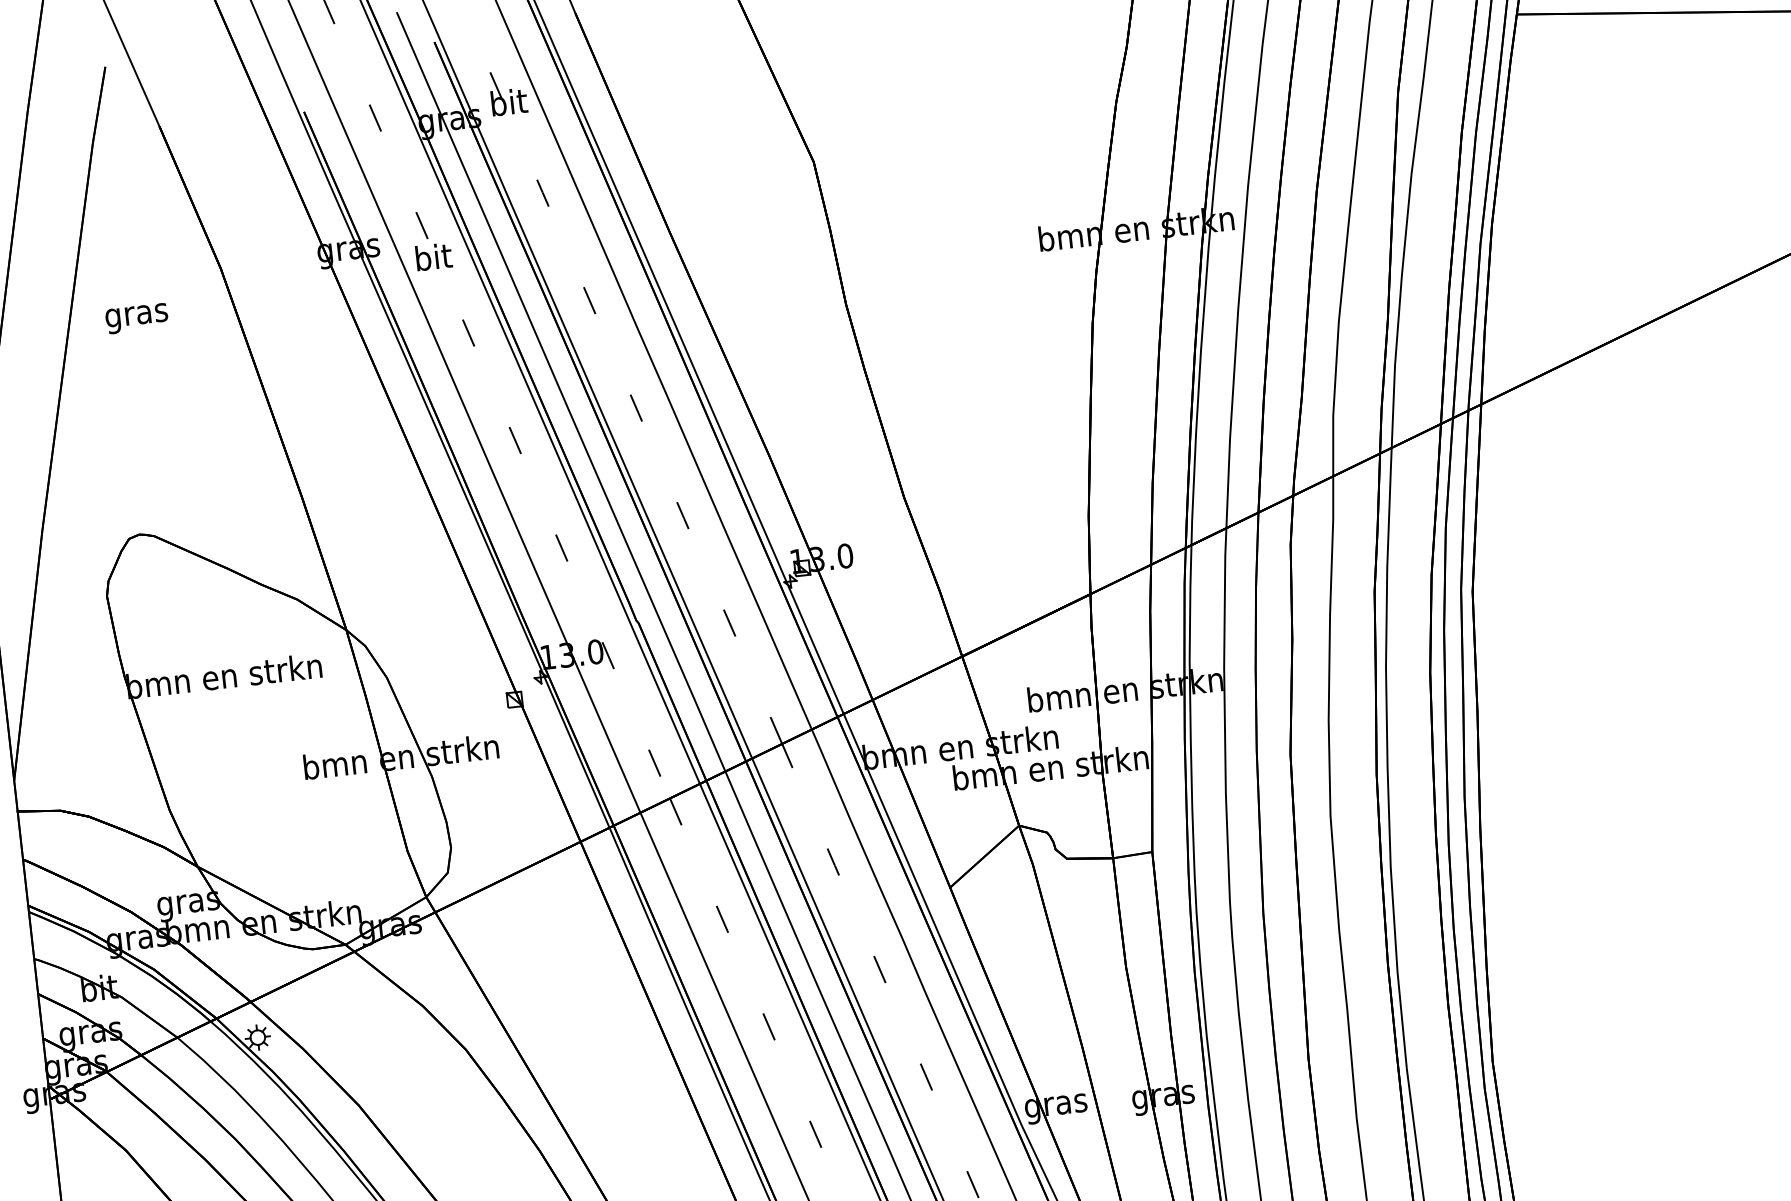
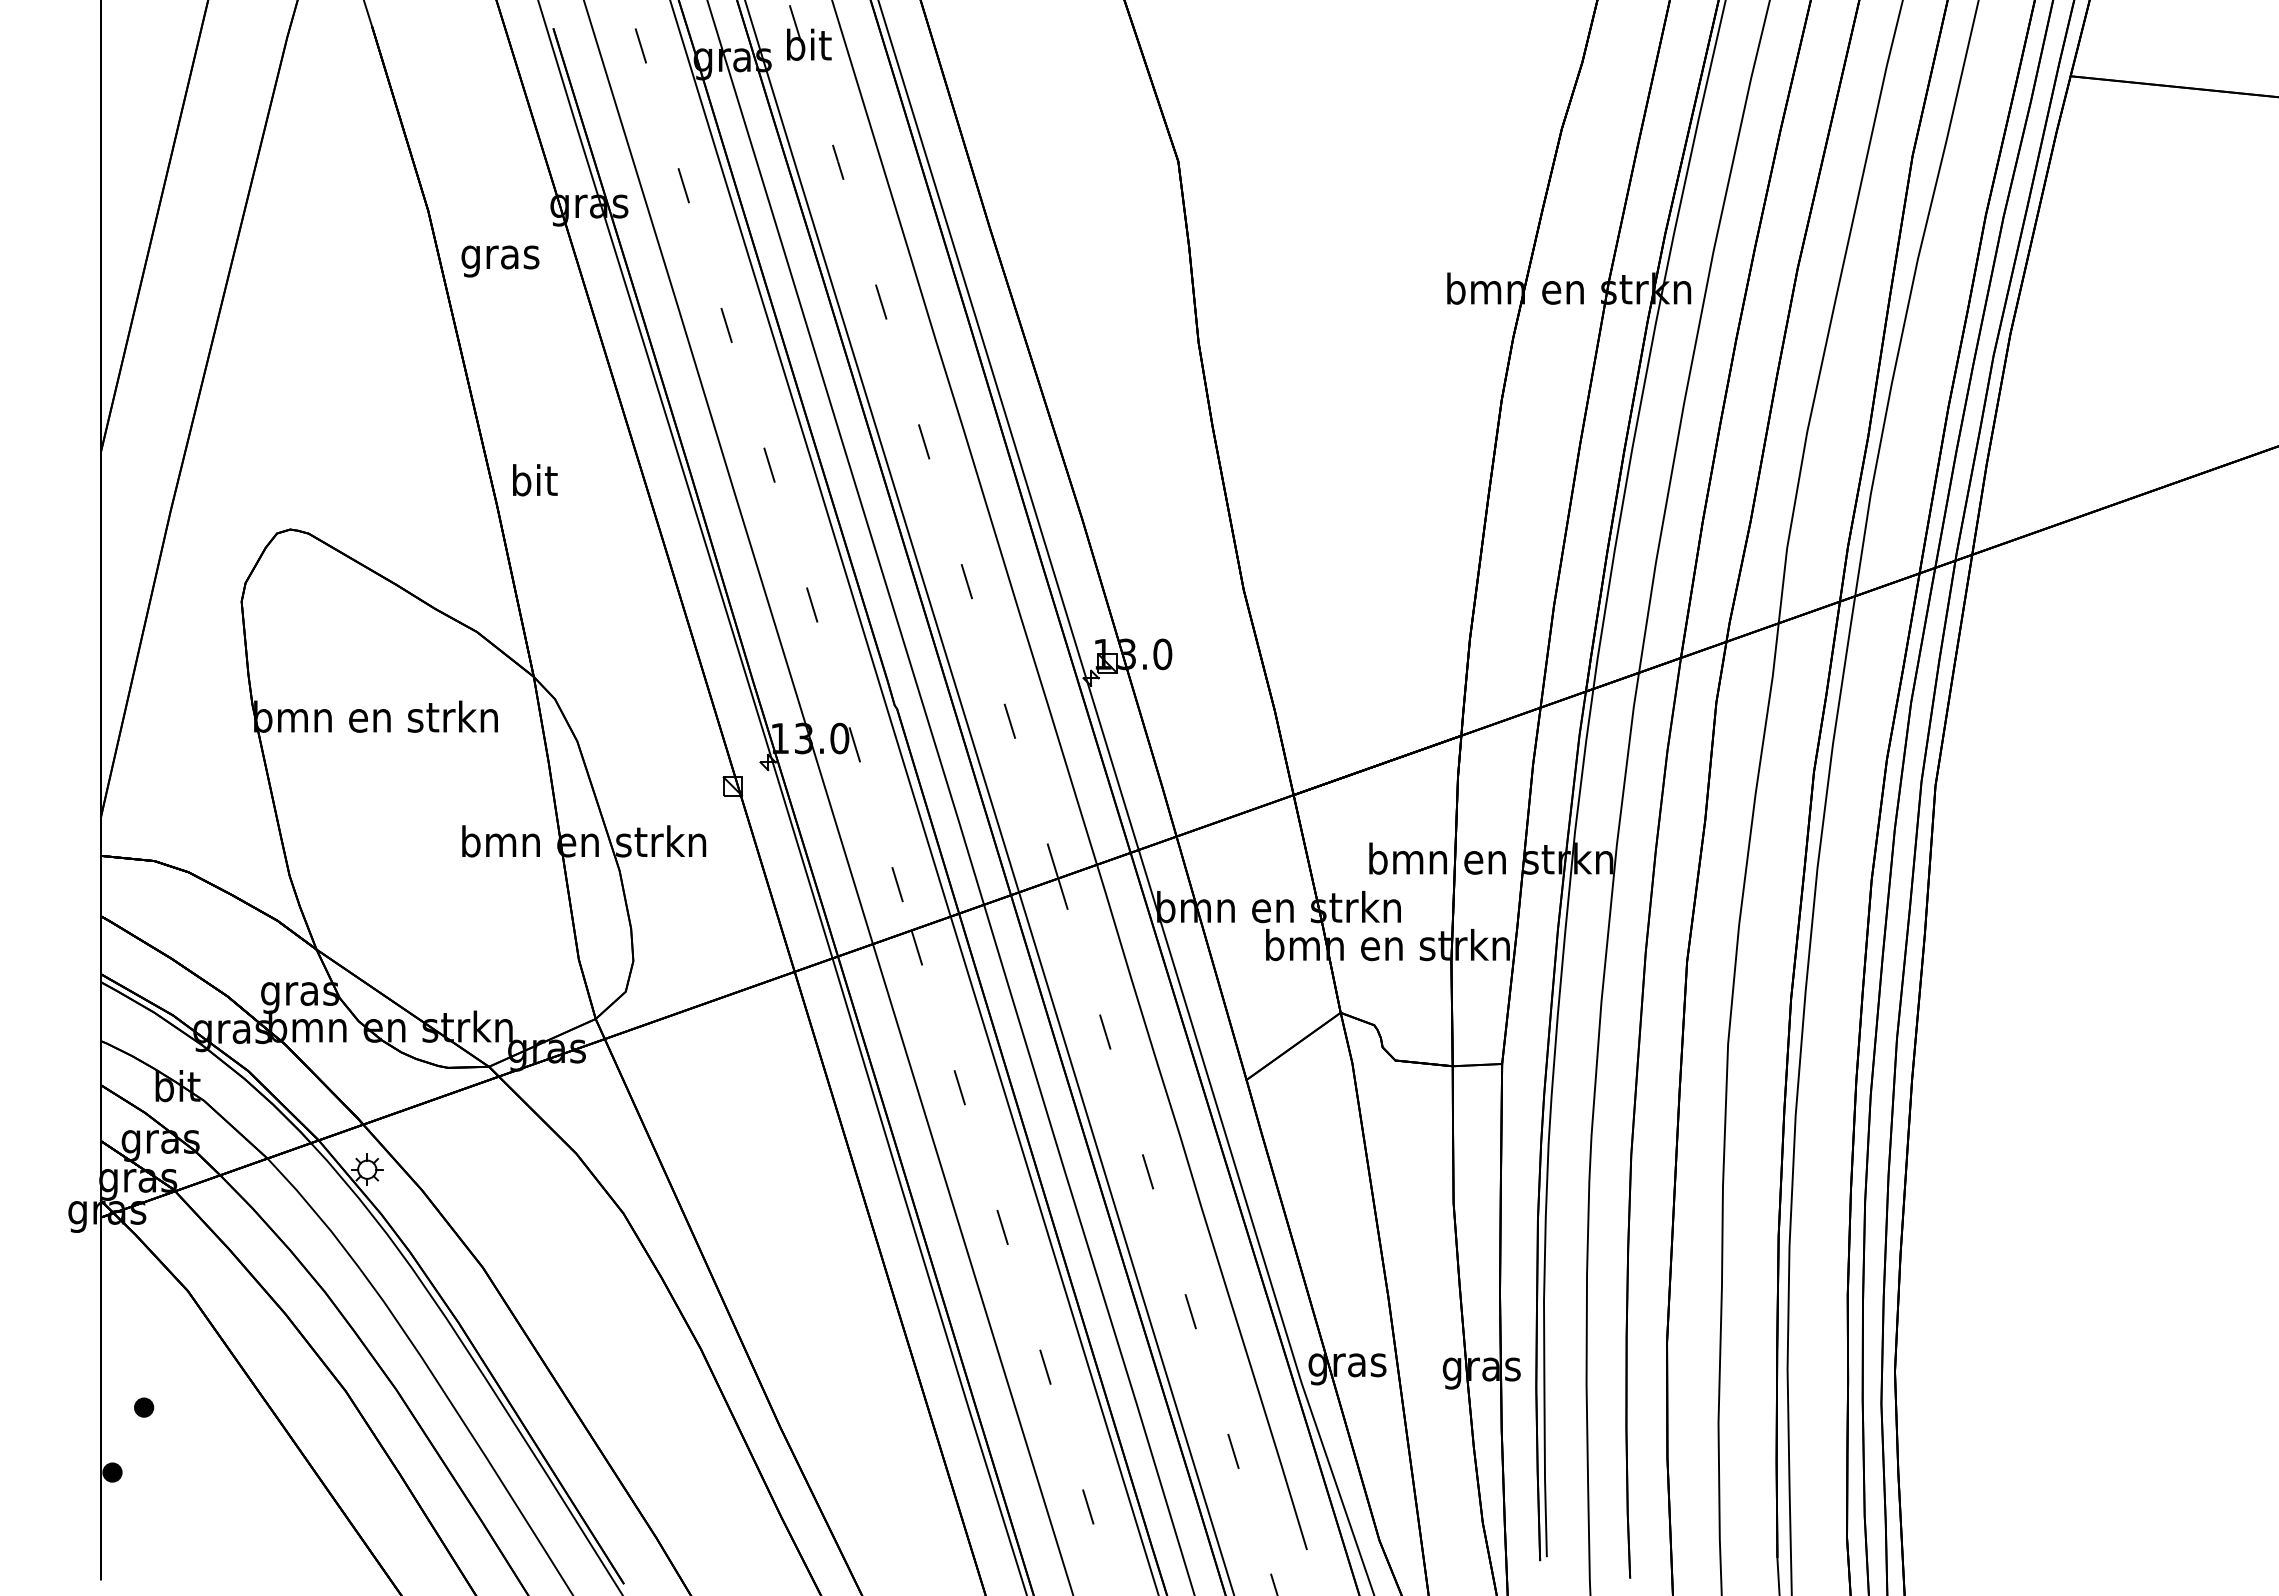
text: (434, 257) -> (535, 480), moved
text: (137, 318) -> (500, 261), moved

